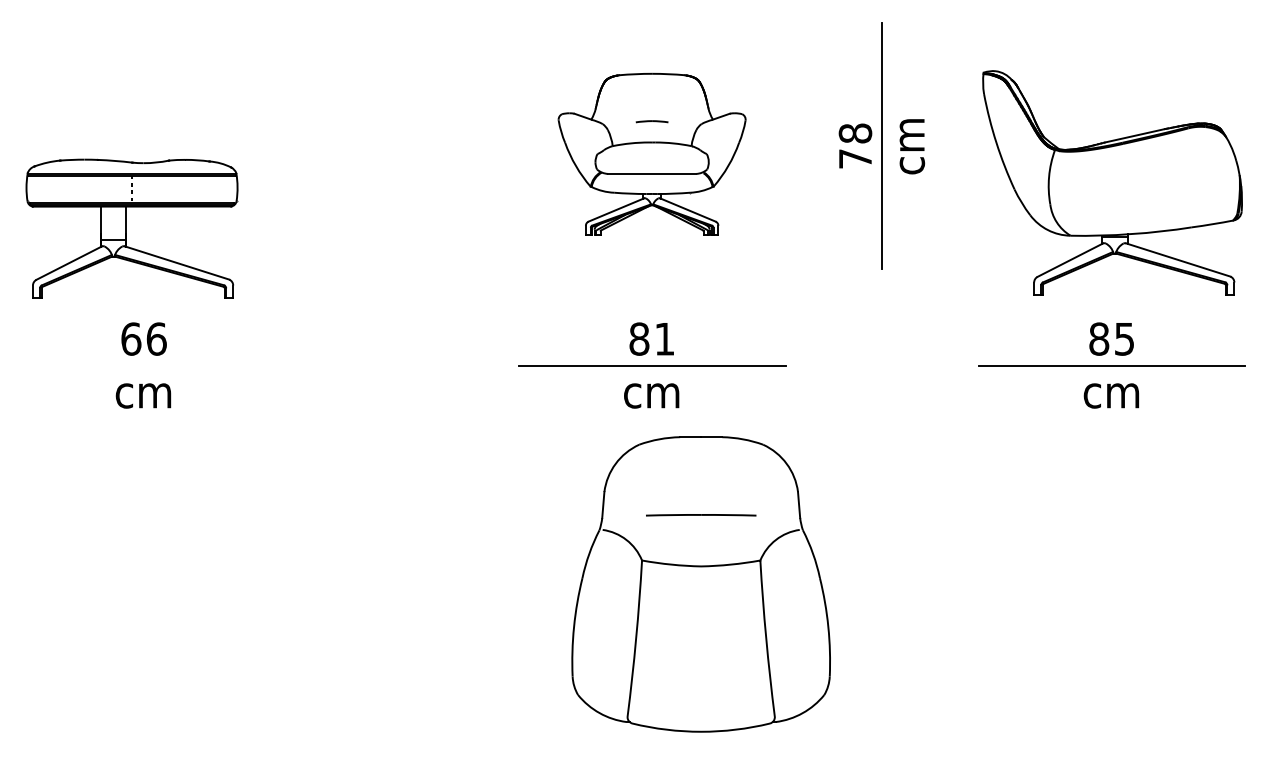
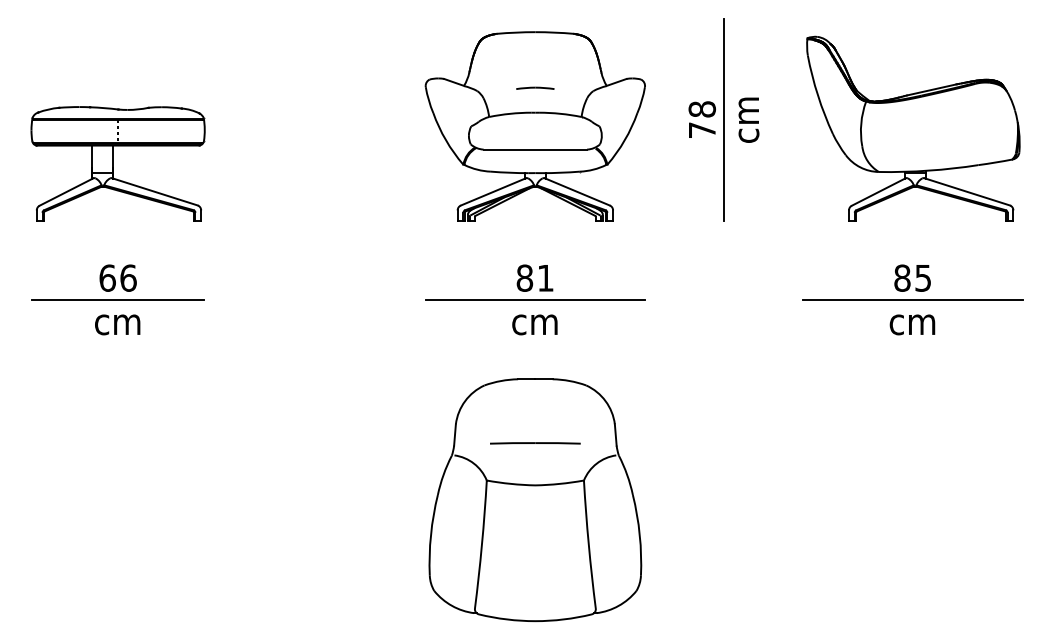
part: (651, 153) -> (534, 125), size x1.43
part: (1112, 182) -> (913, 128), moved
part: (131, 228) -> (117, 163), moved
line: (143, 365) -> (117, 299), added
part: (700, 584) -> (534, 500), moved

